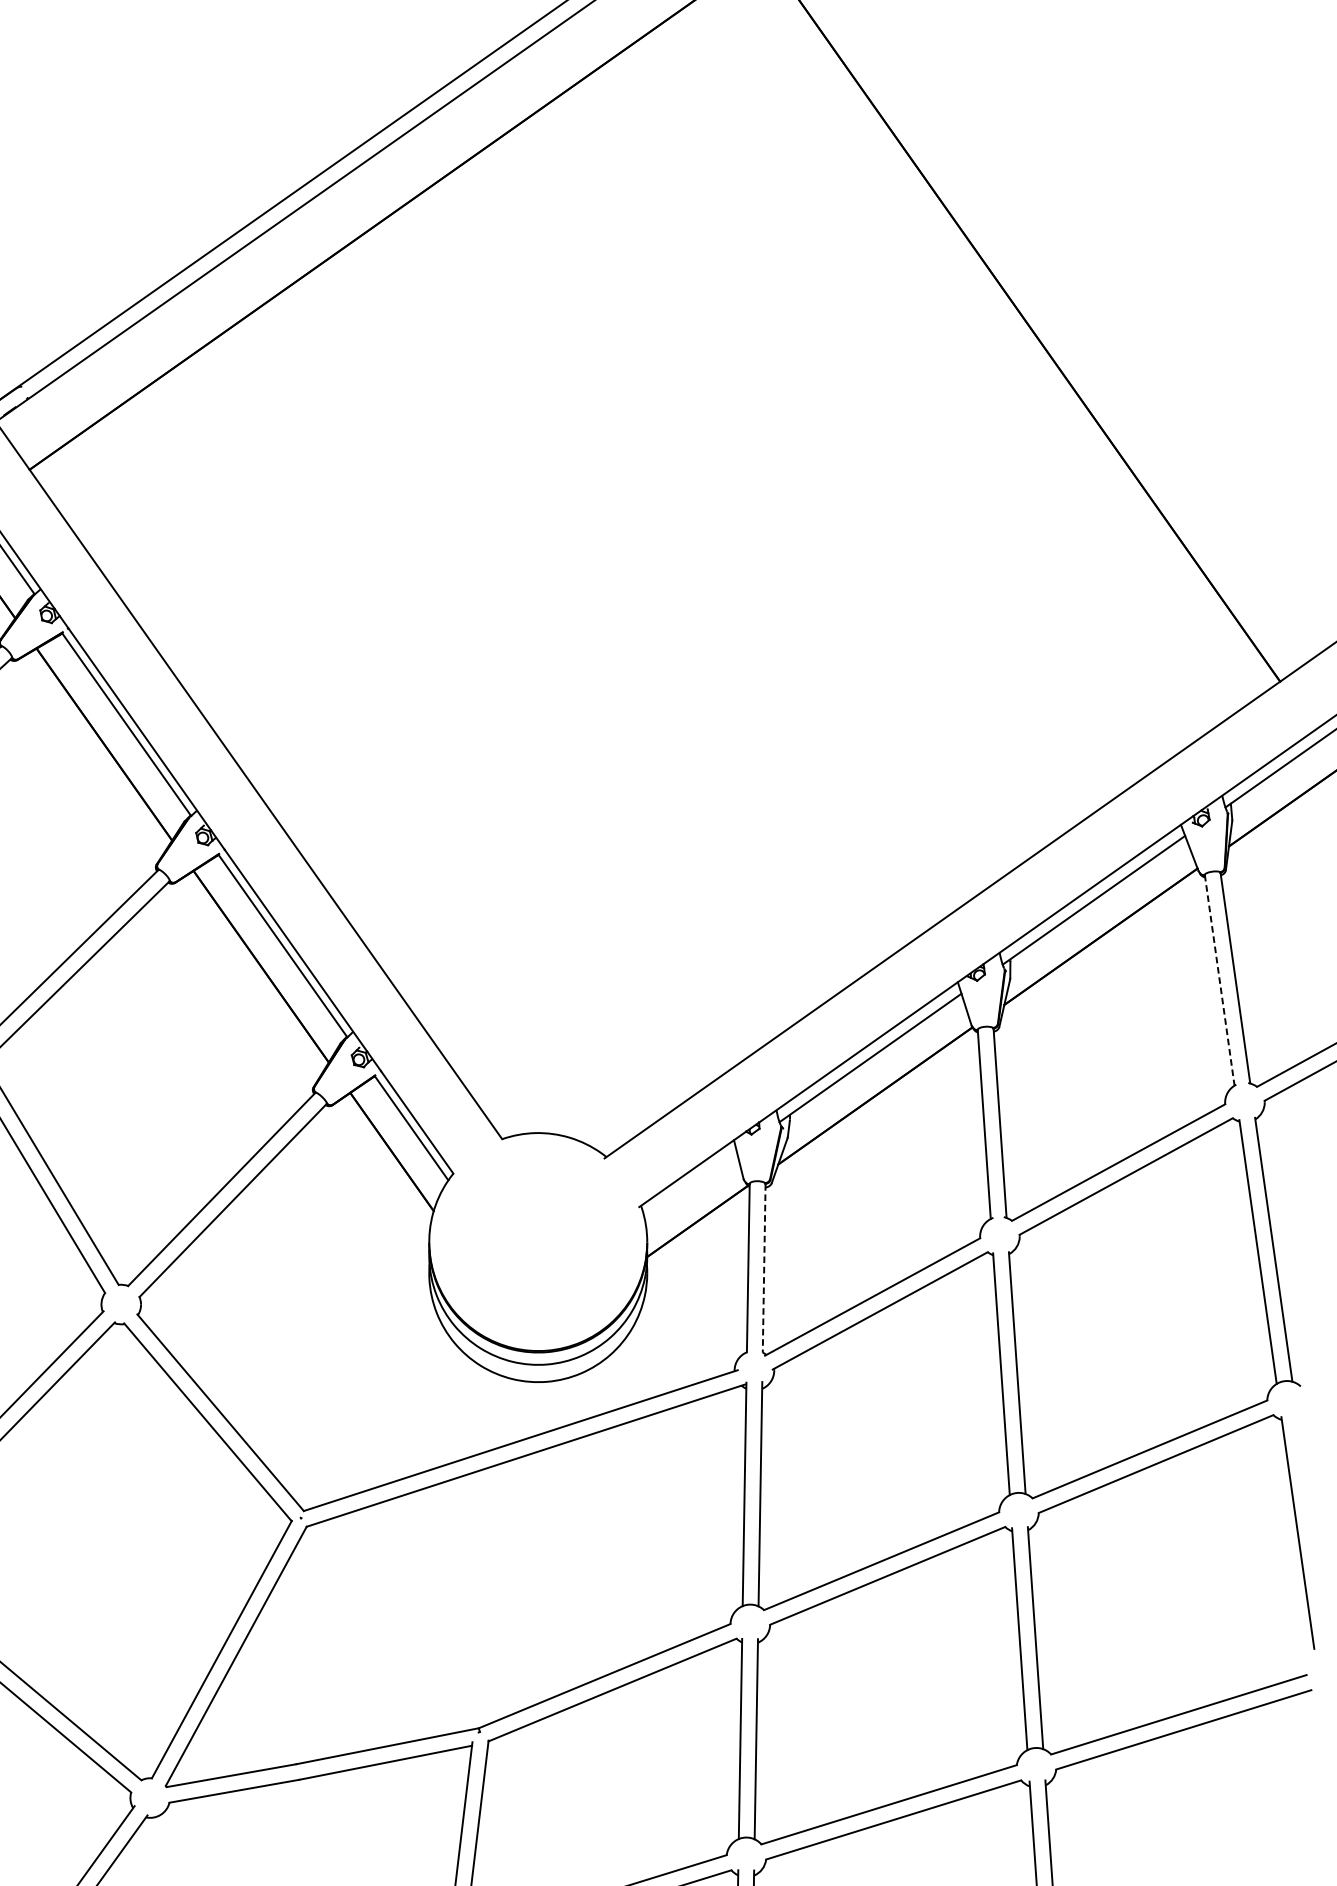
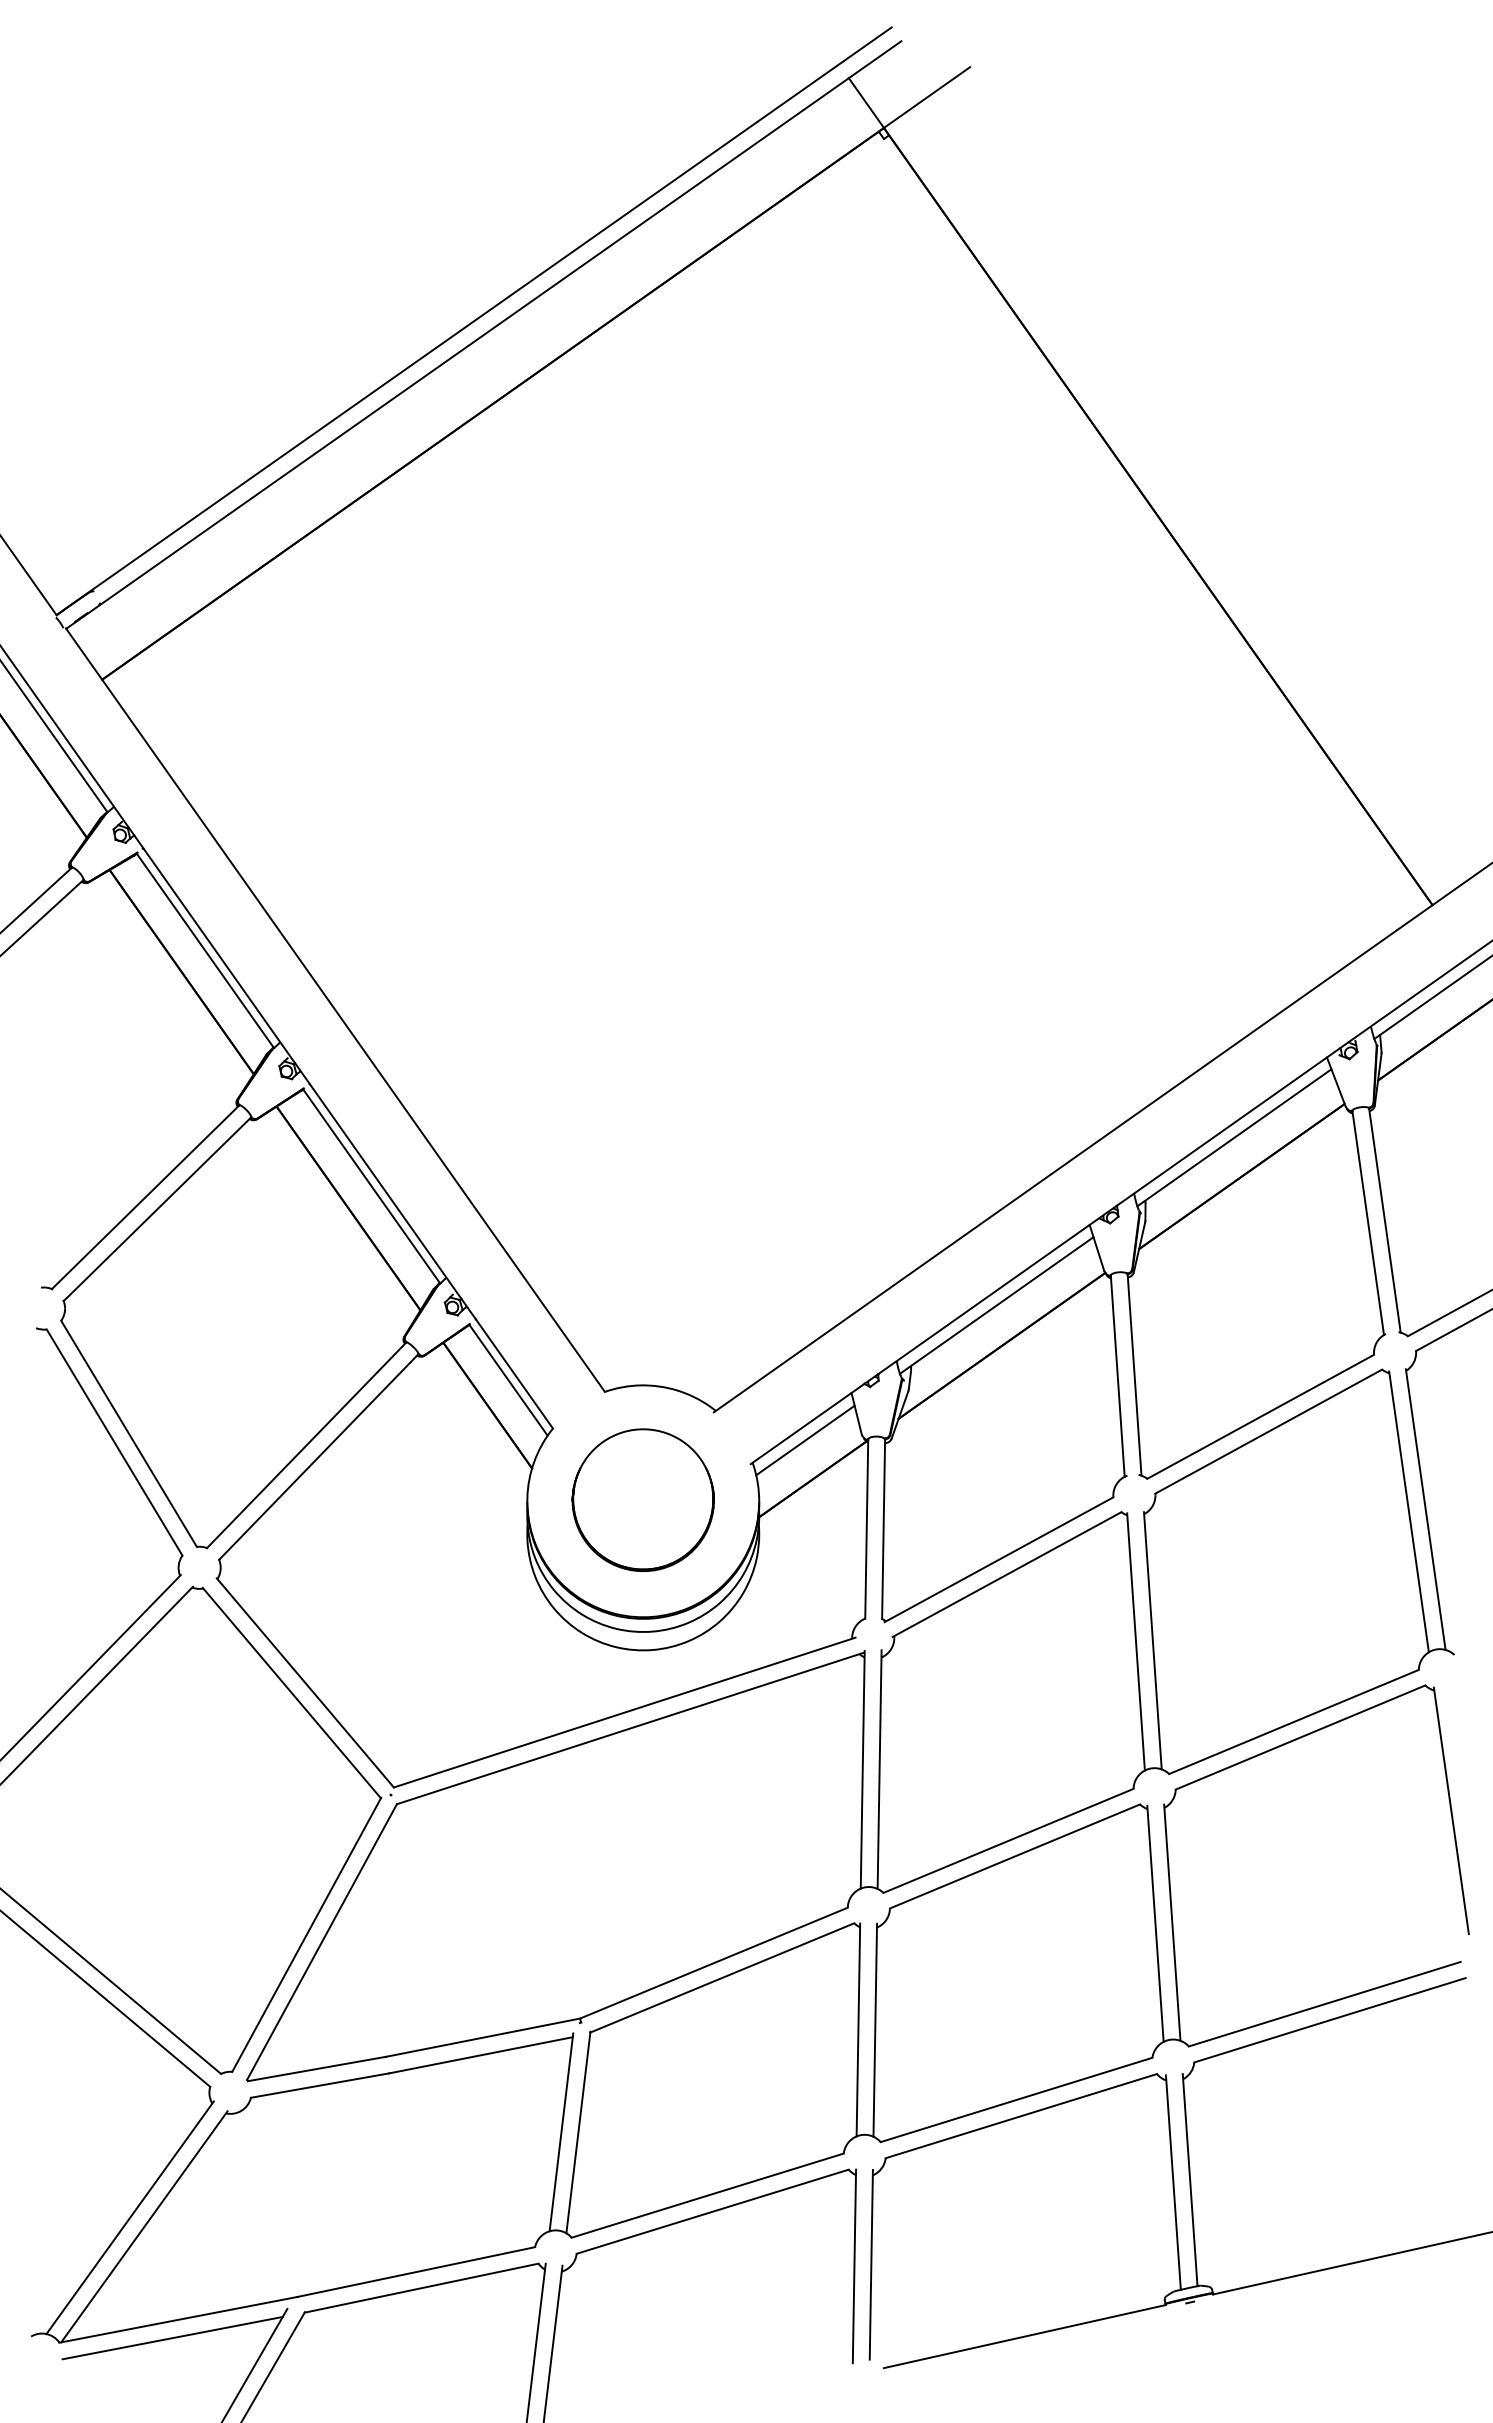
line: (1219, 980) -> (1368, 1223), dashed -> solid
line: (690, 1184) -> (805, 1440), added
part: (537, 1241) -> (642, 1500), added
line: (764, 1268) -> (883, 1529), dashed -> solid

